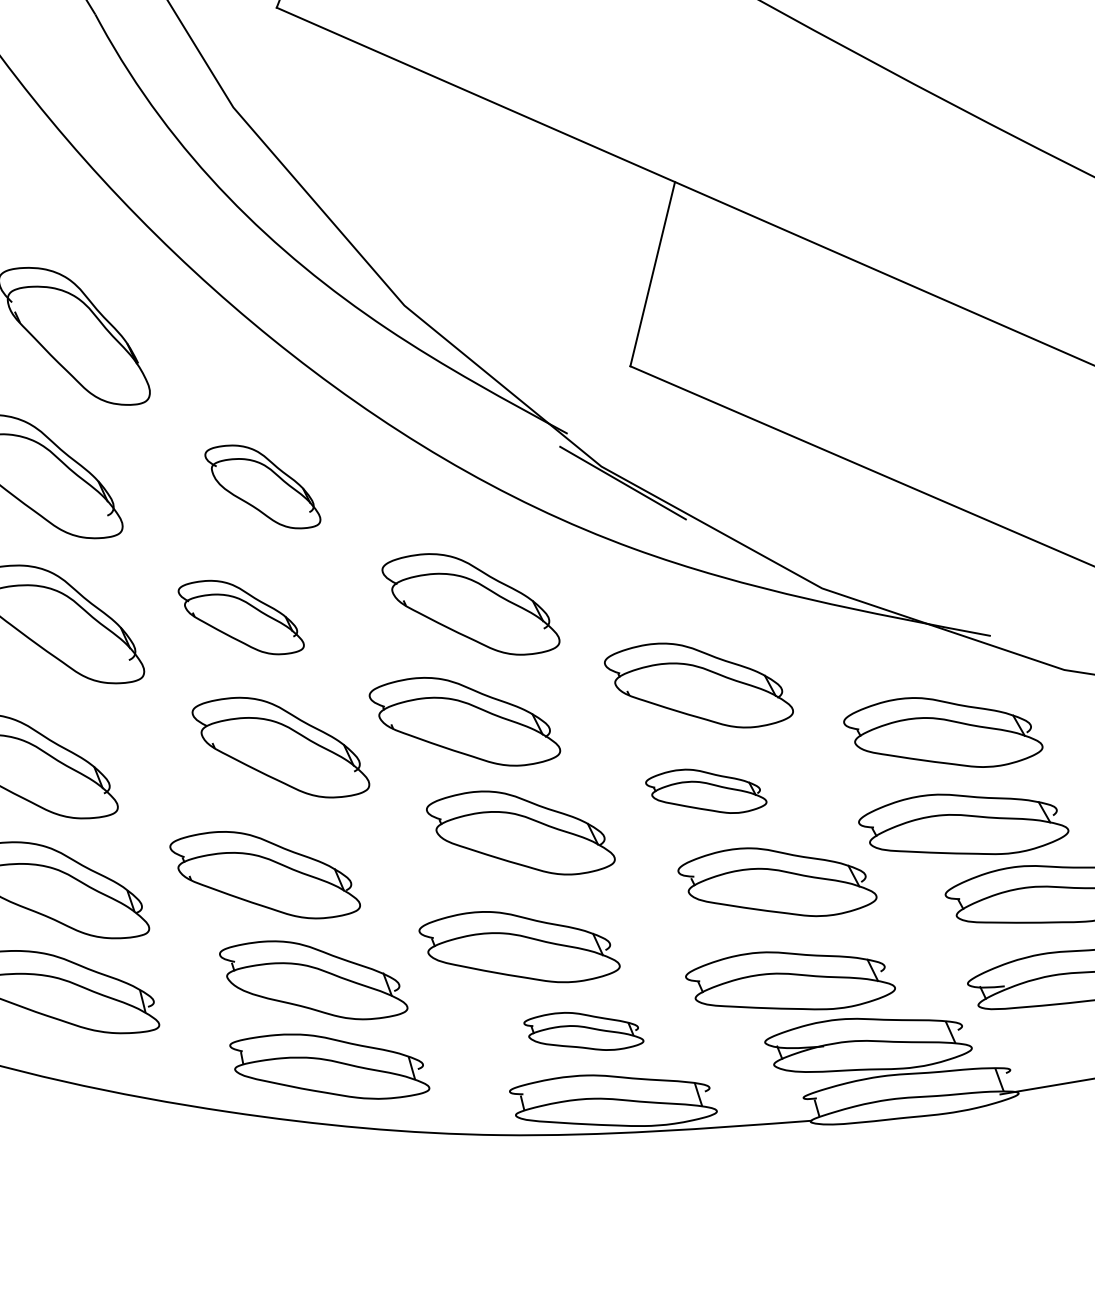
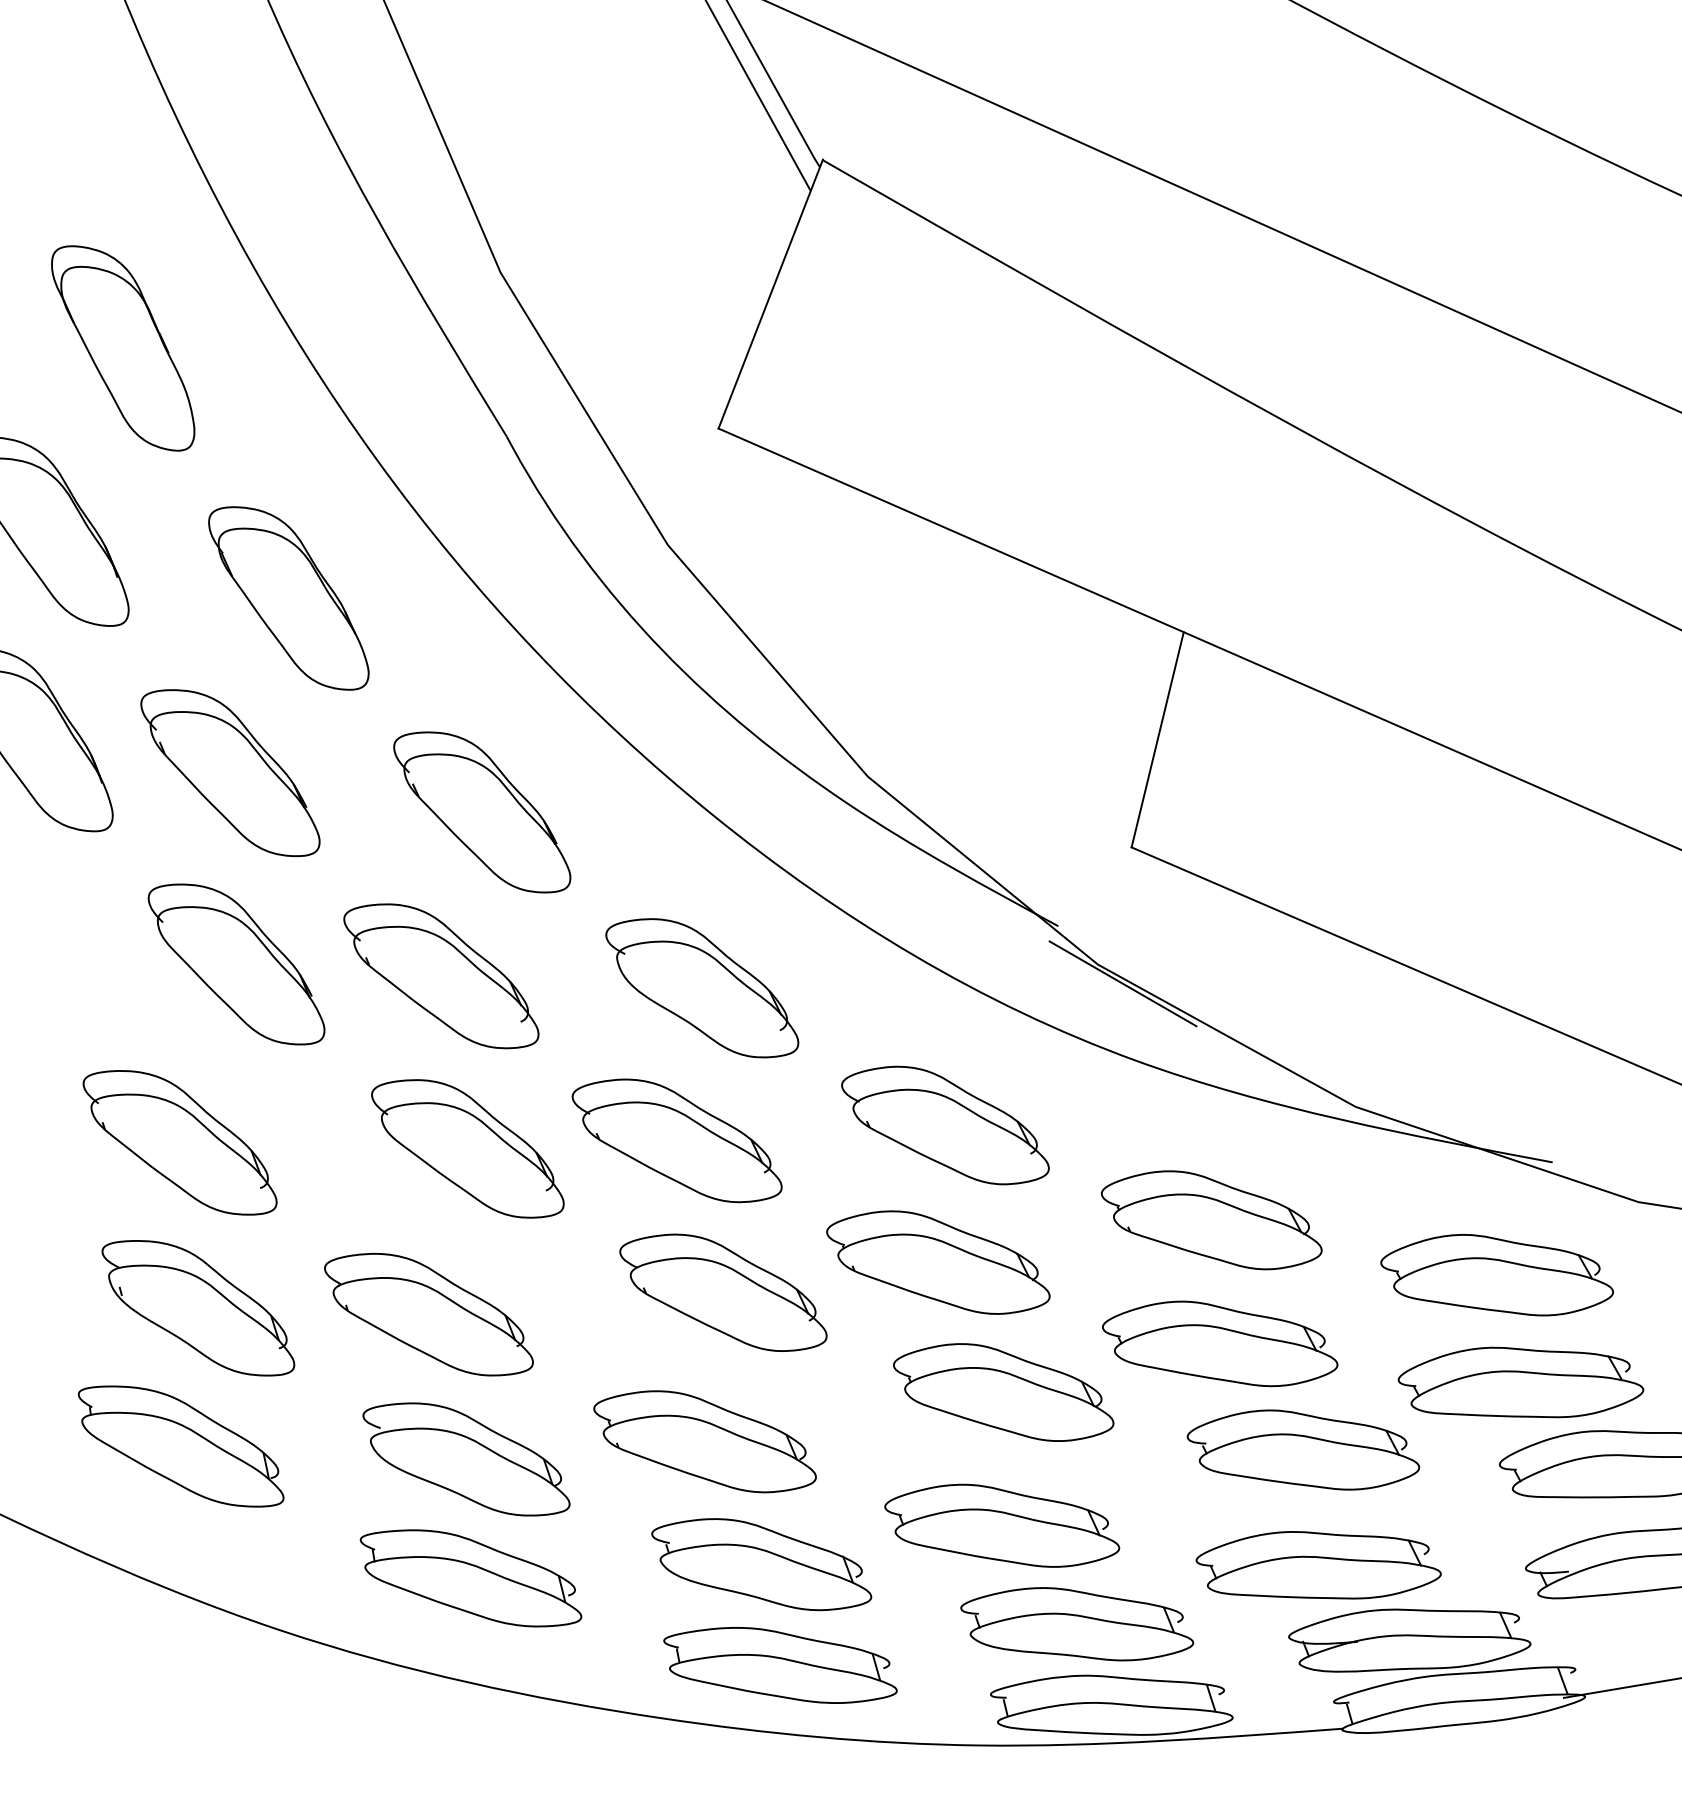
part: (263, 487) -> (702, 988), size x1.43
part: (240, 617) -> (676, 1140), size x1.43
part: (706, 791) -> (1220, 1343), size x1.67
part: (584, 1031) -> (1077, 1624), size x1.67

